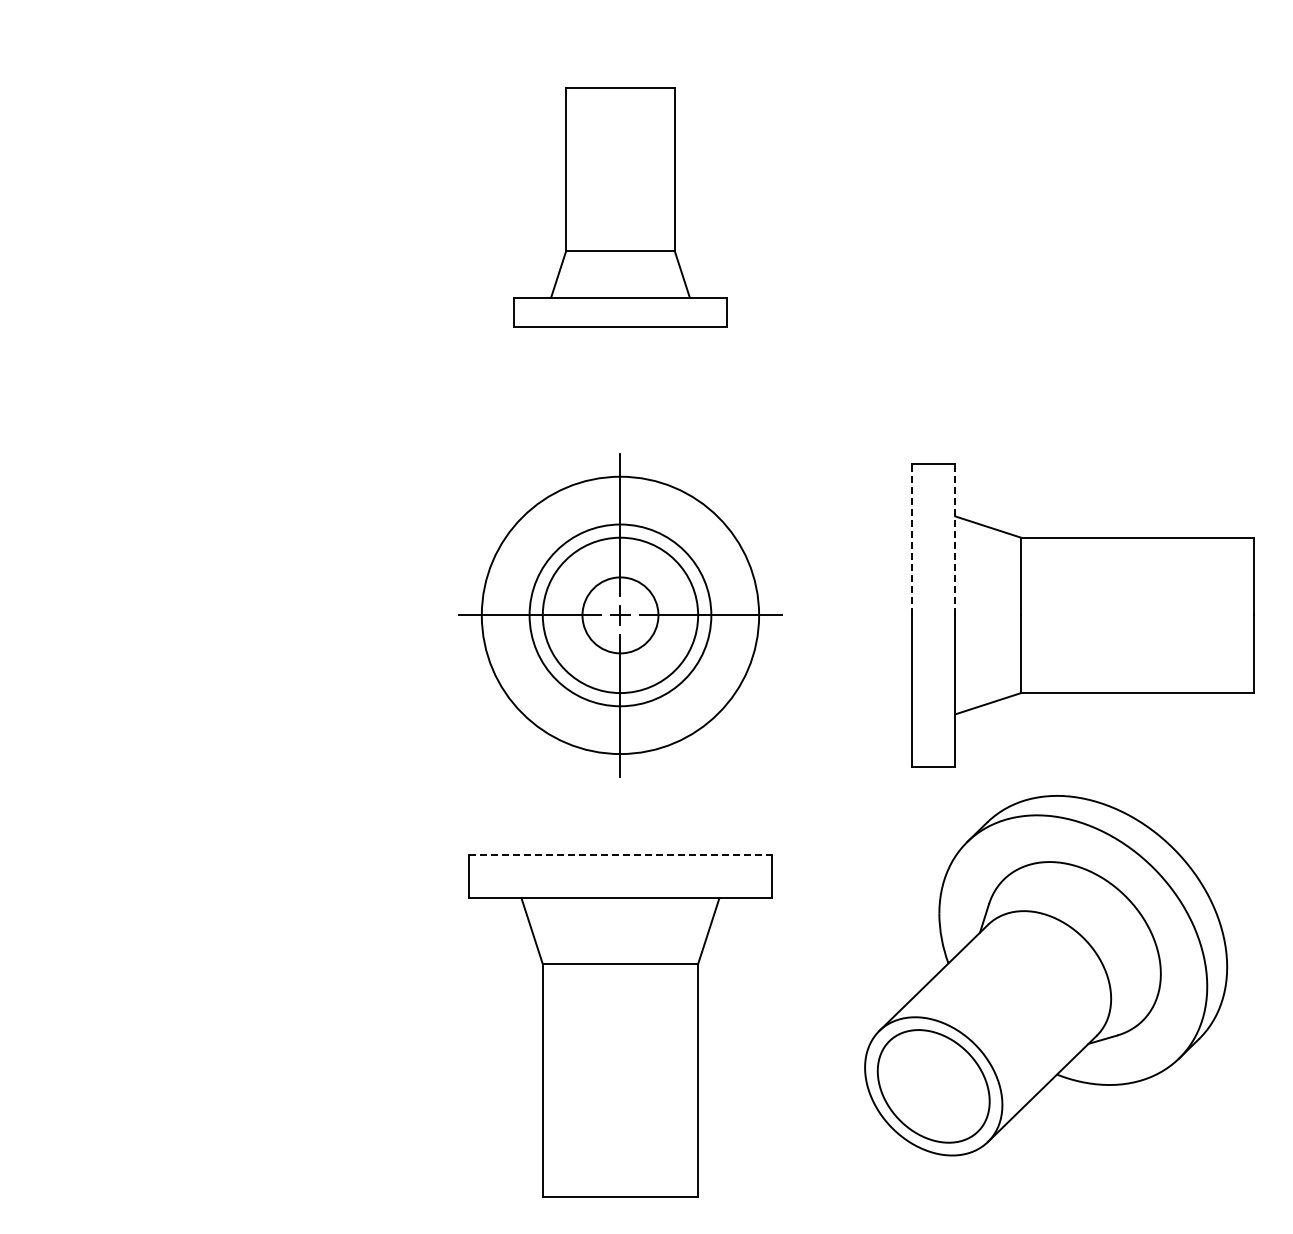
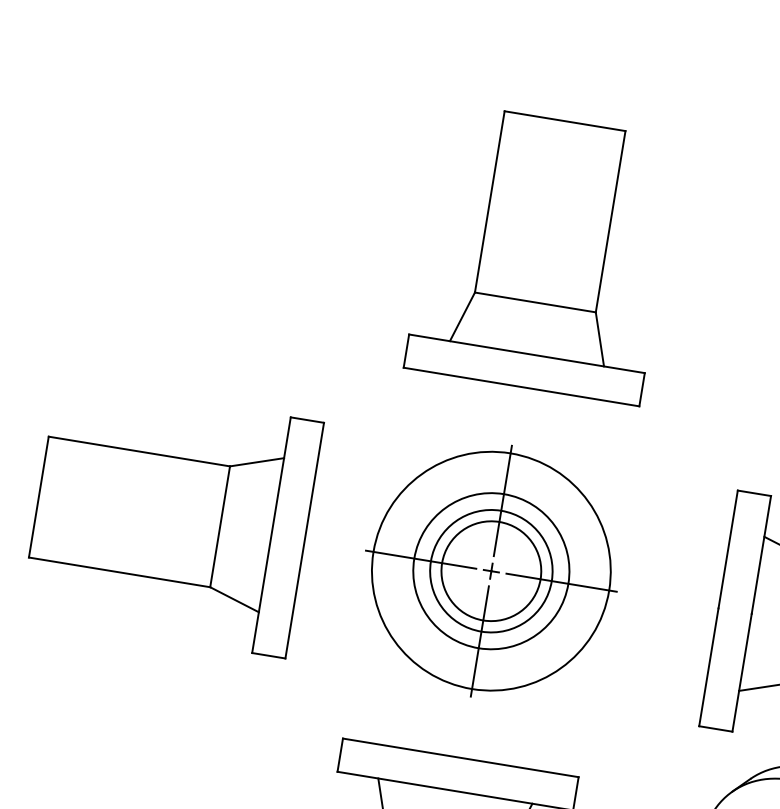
part: (620, 207) -> (543, 253), size x1.43
line: (912, 539) -> (728, 549), dashed -> solid
line: (955, 539) -> (761, 554), dashed -> solid
circle: (620, 614) -> (491, 570), size x1.67
part: (209, 615) -> (171, 518), added
circle: (620, 615) -> (491, 571), size x0.71
circle: (620, 615) -> (491, 571), size x1.67
line: (620, 855) -> (460, 758), dashed -> solid

